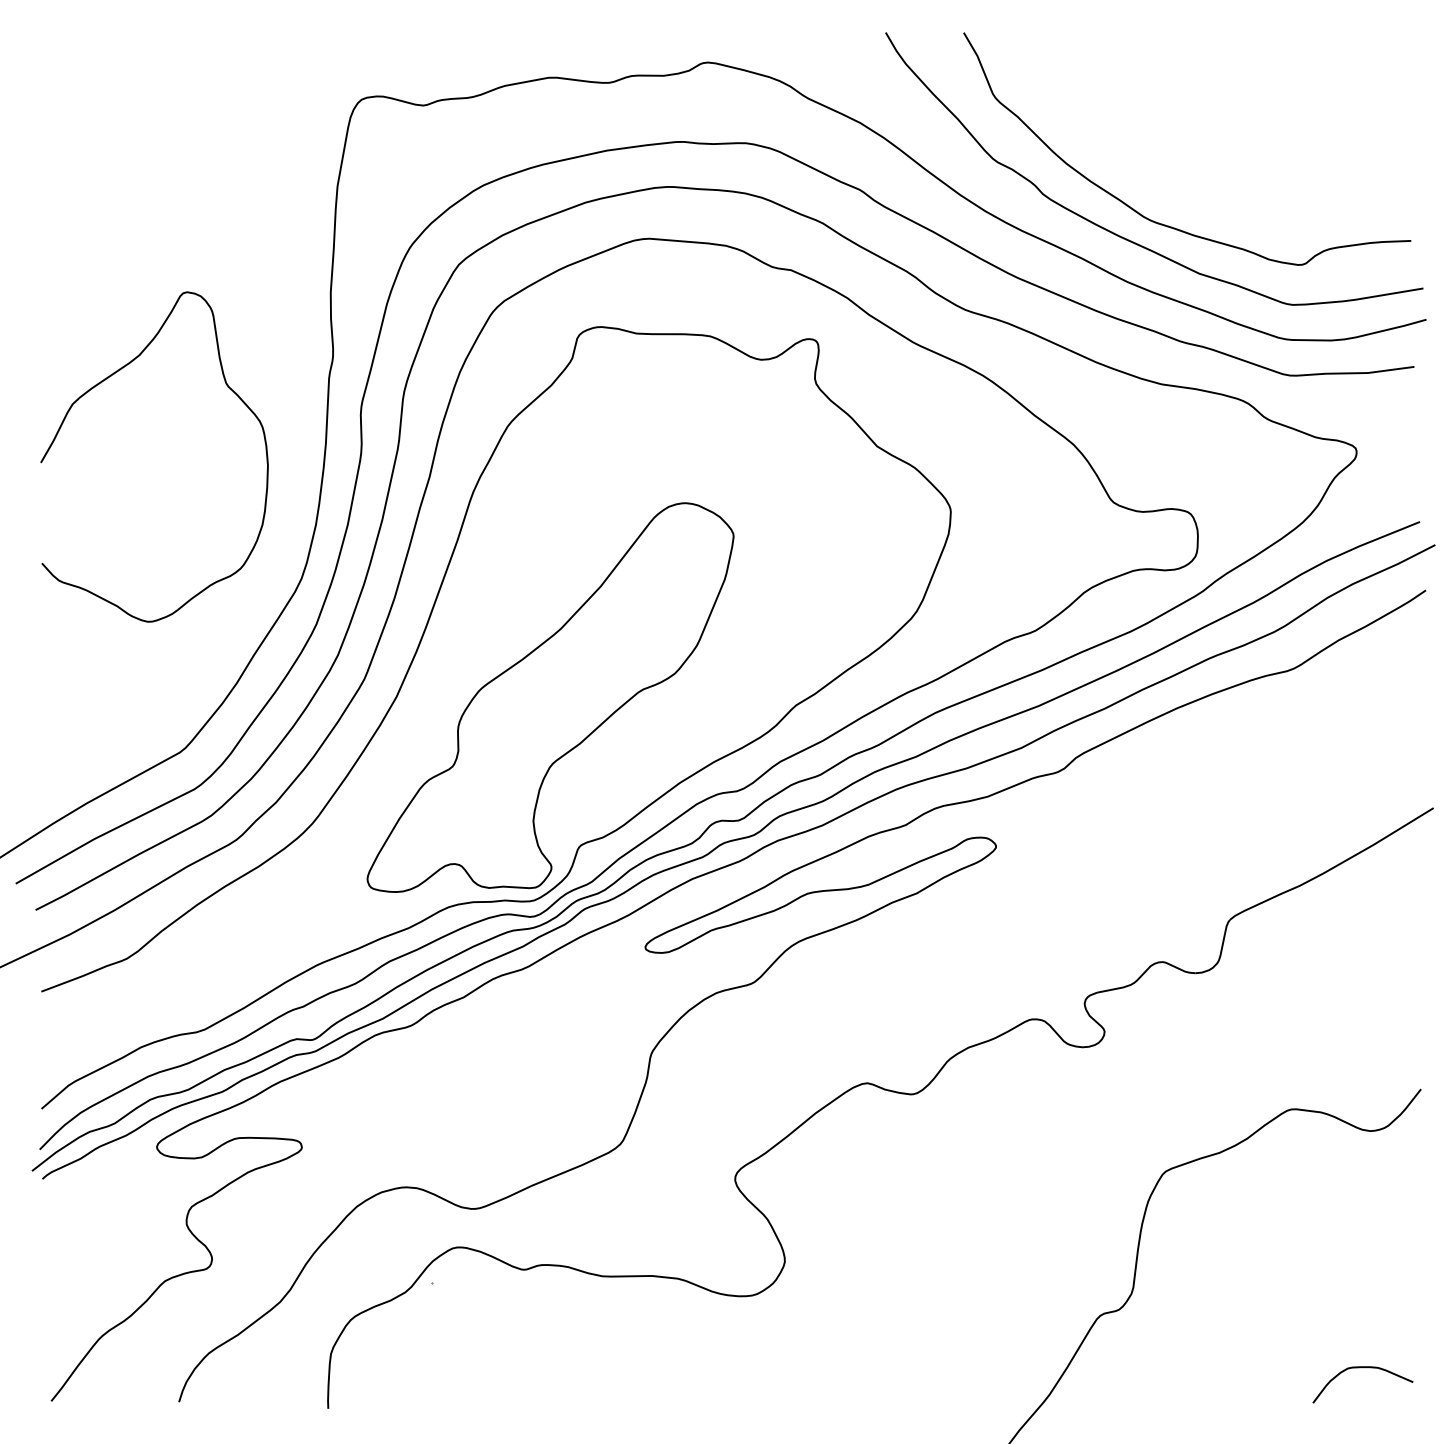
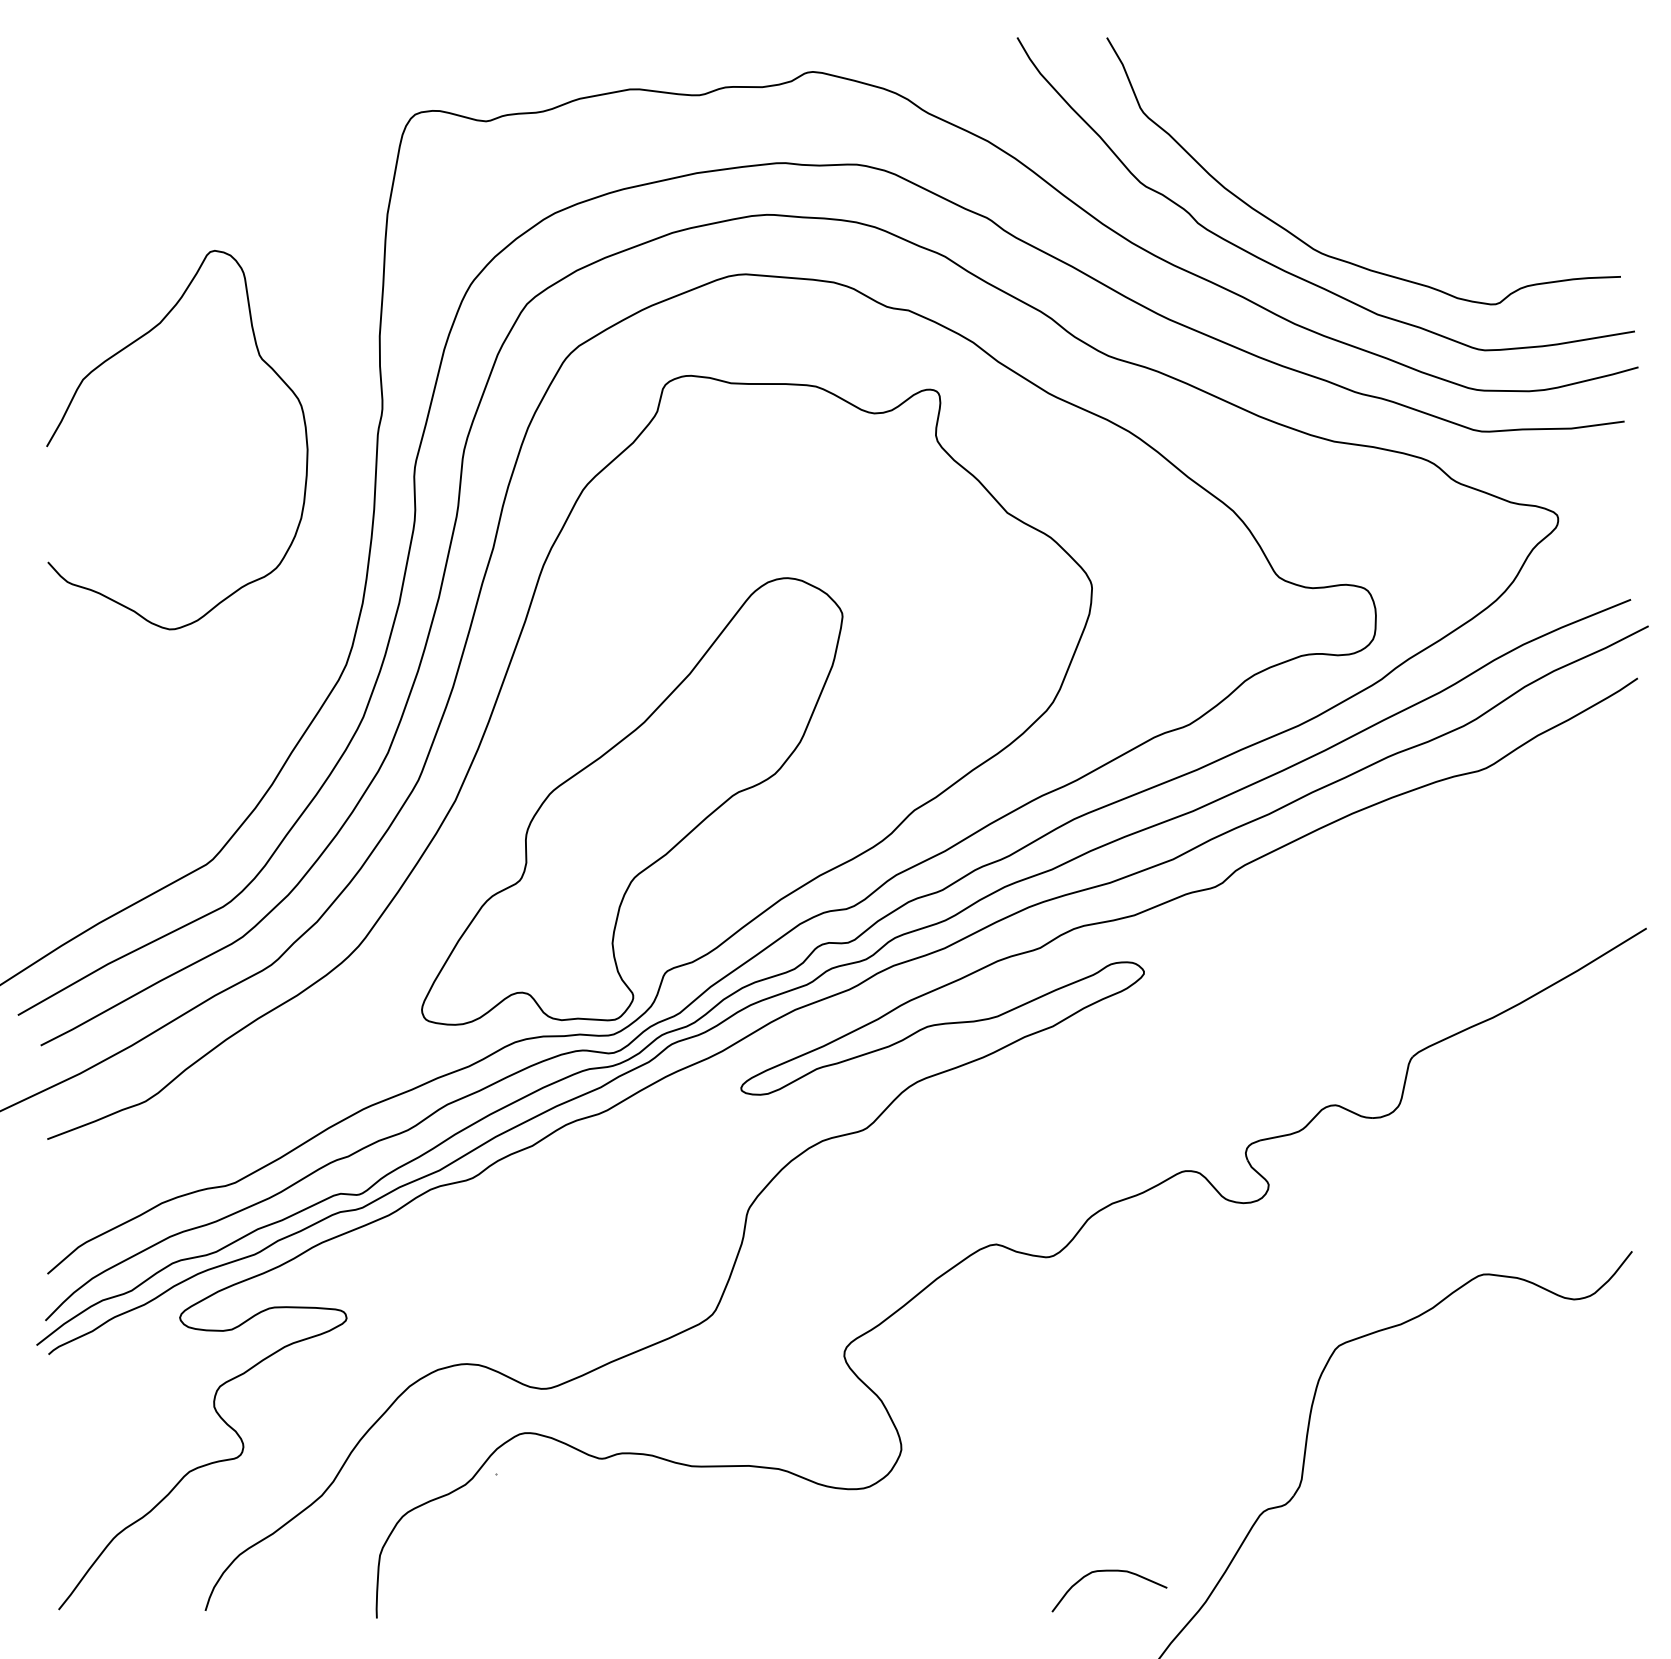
curve: (105, 380) -> (120, 352), moved
curve: (1362, 1367) -> (1109, 1571), moved

